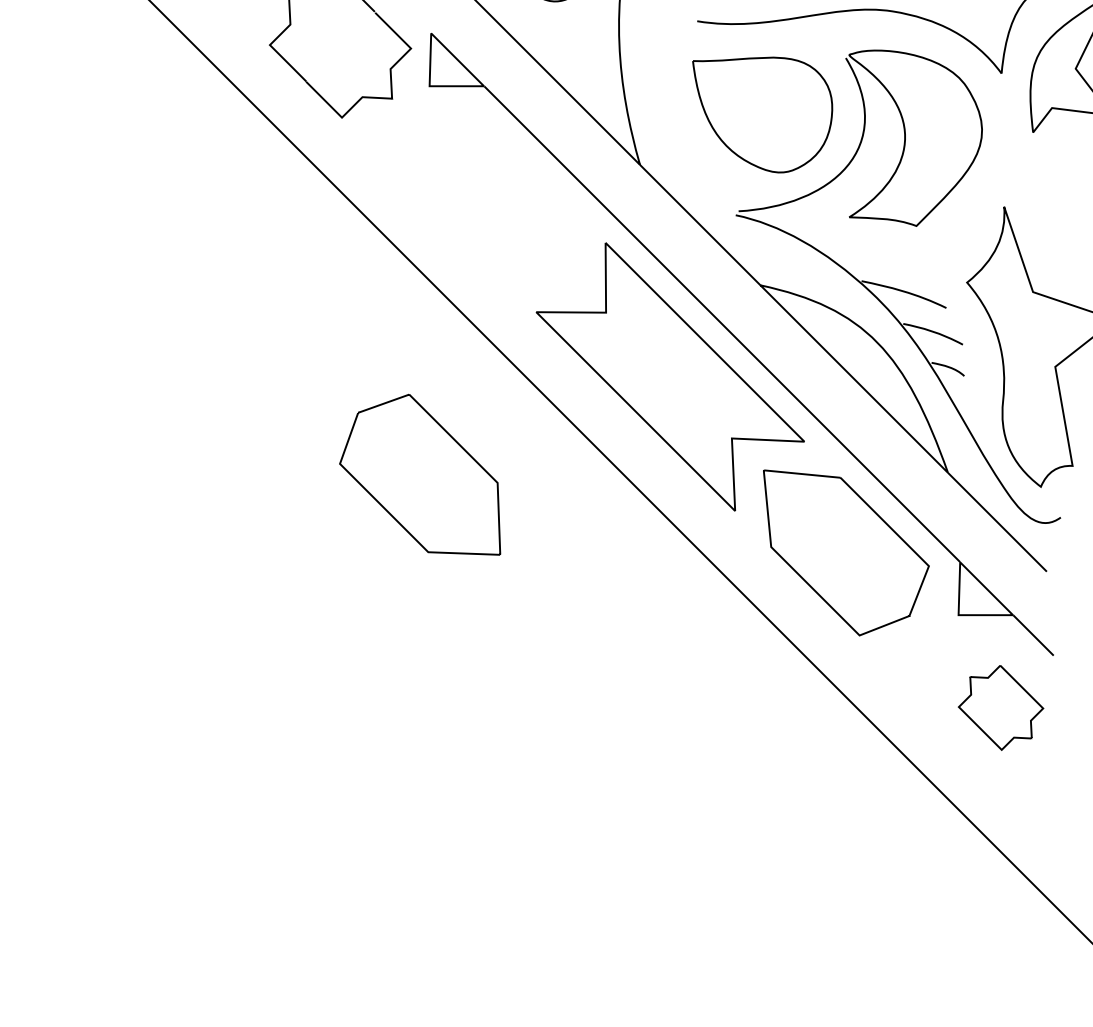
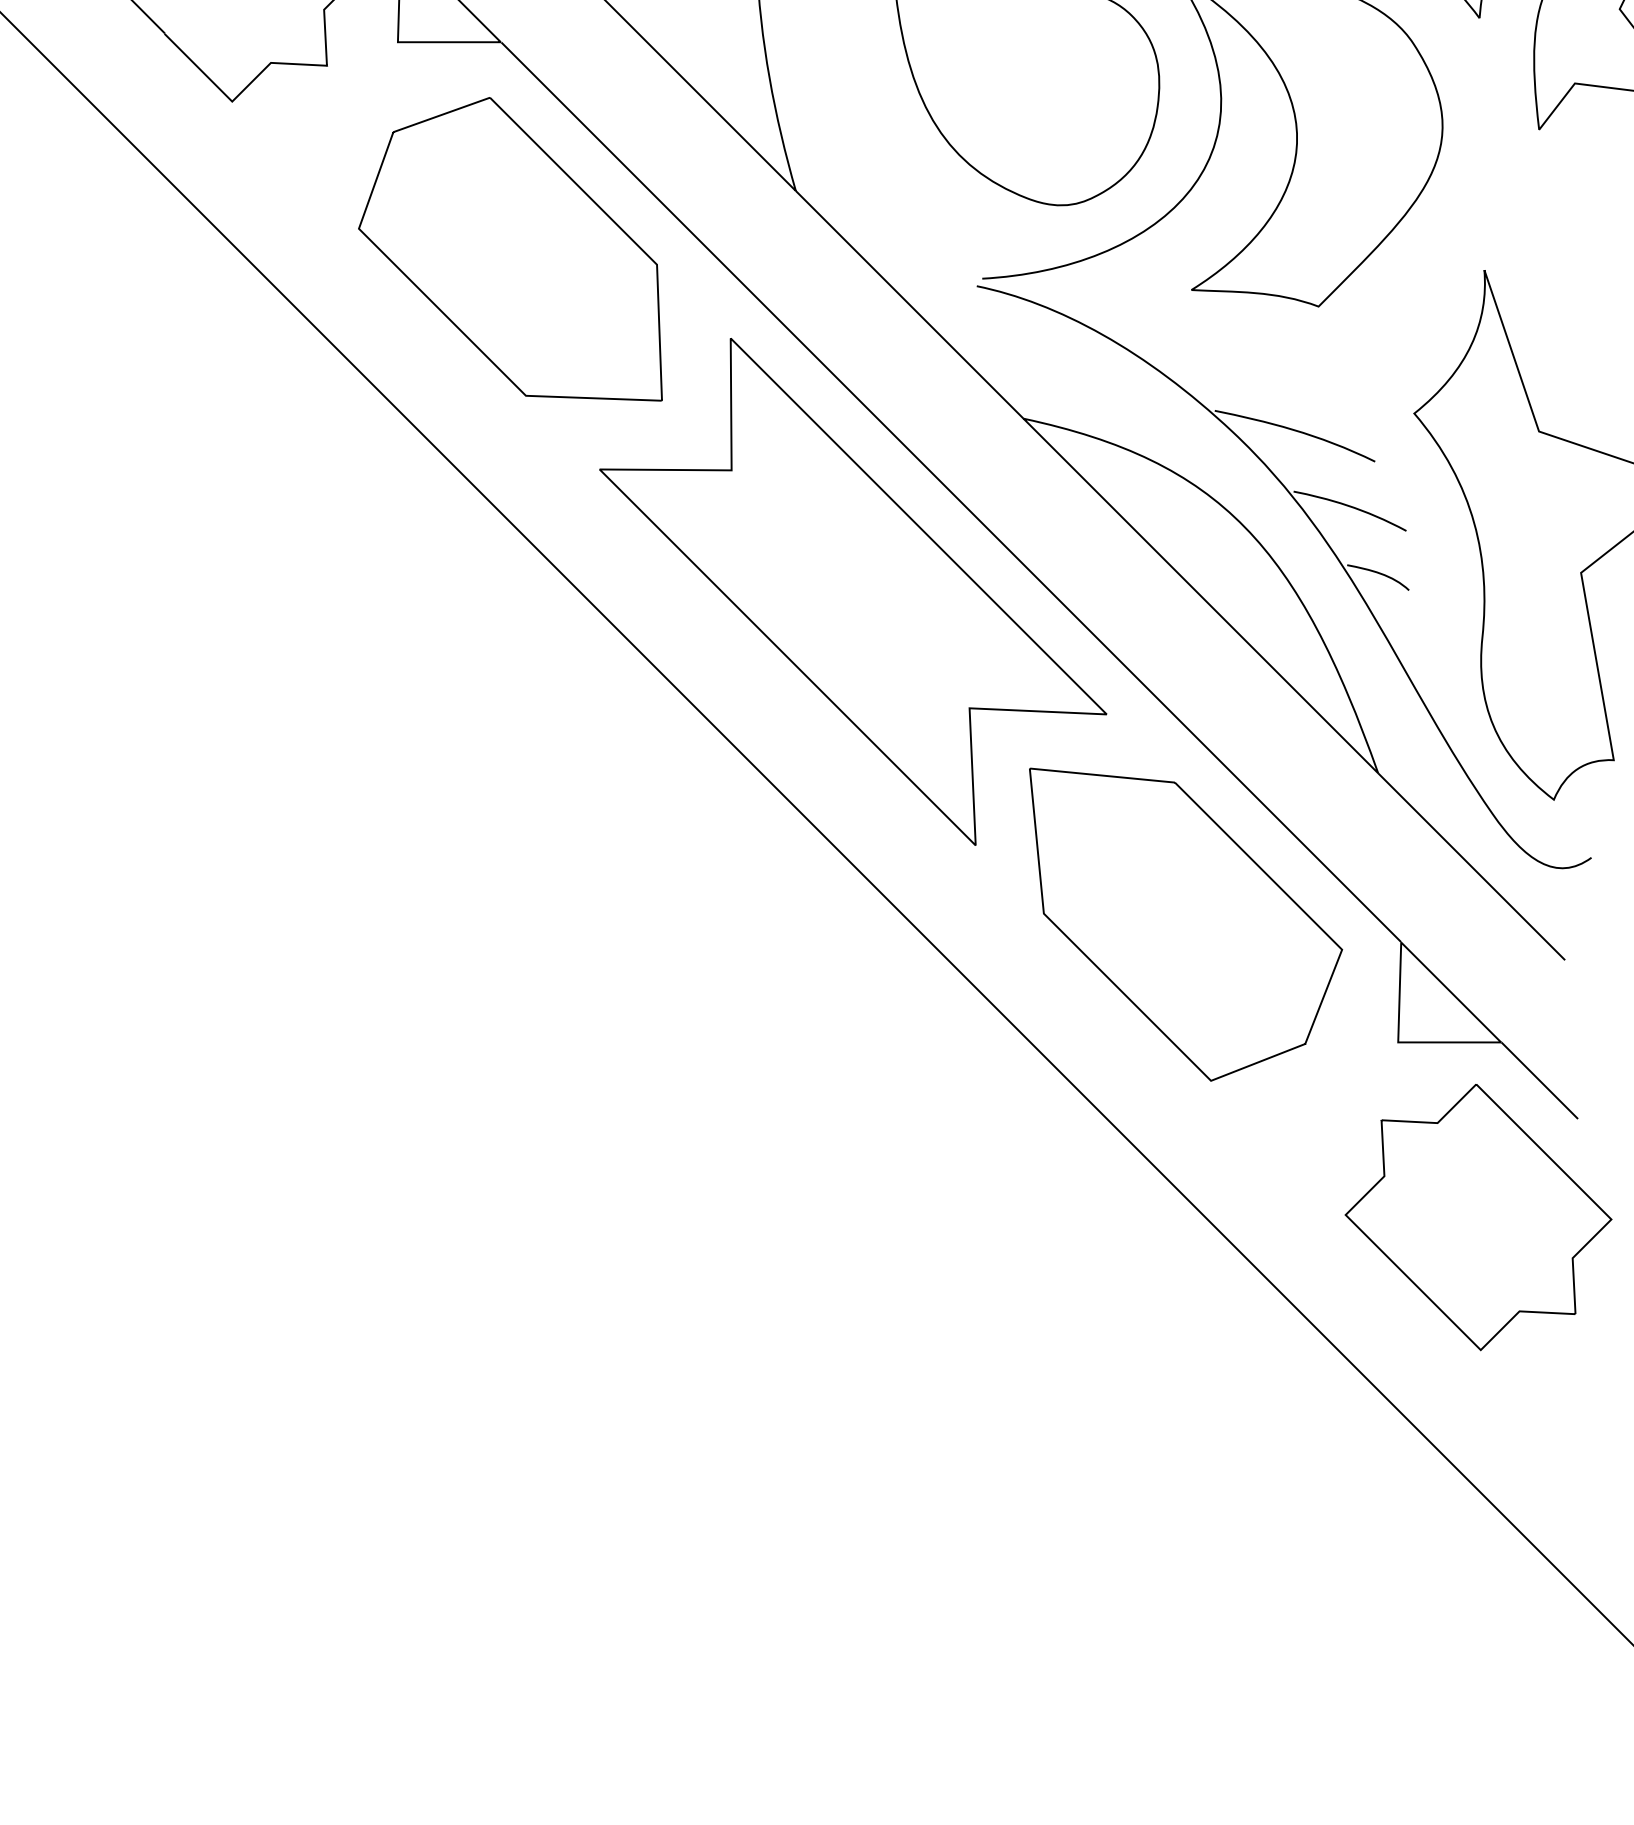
part: (420, 474) -> (511, 248), moved
part: (1000, 707) -> (1477, 1217), size x1.67

